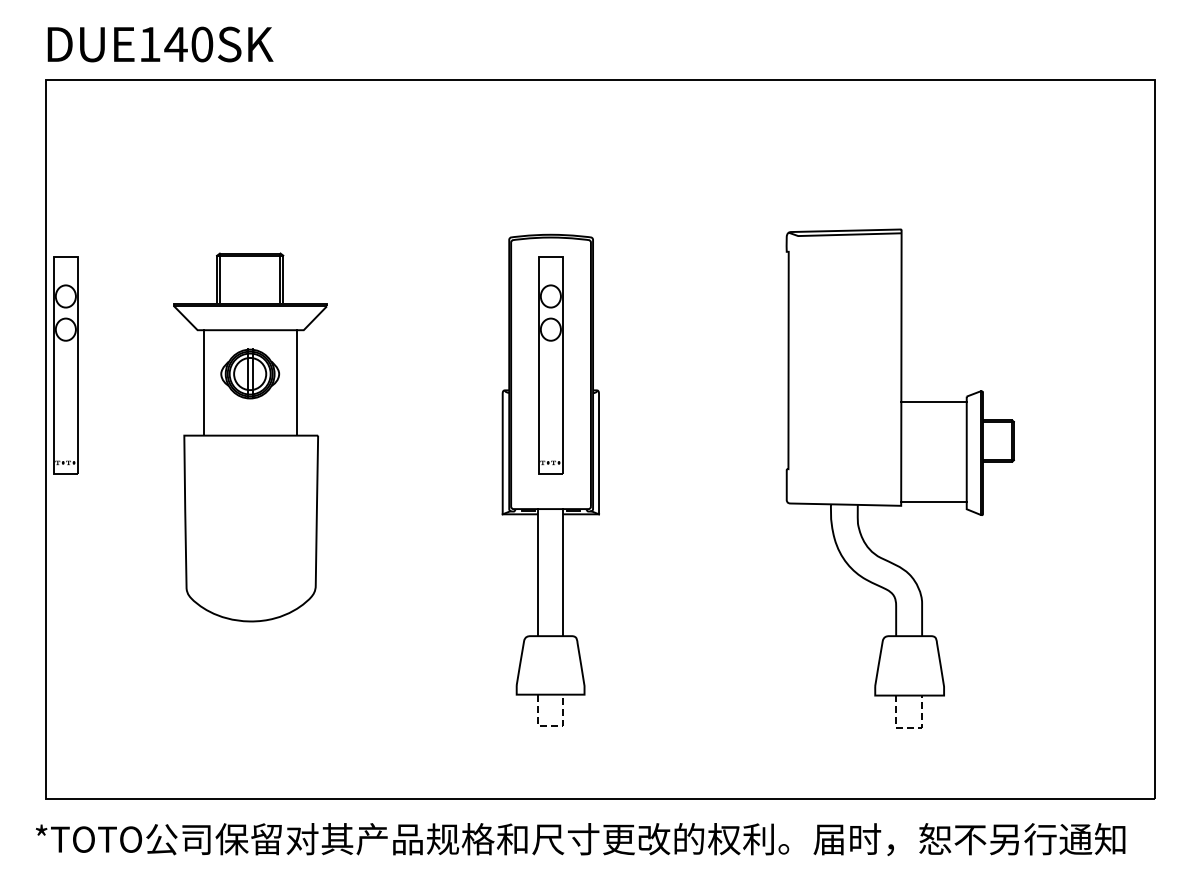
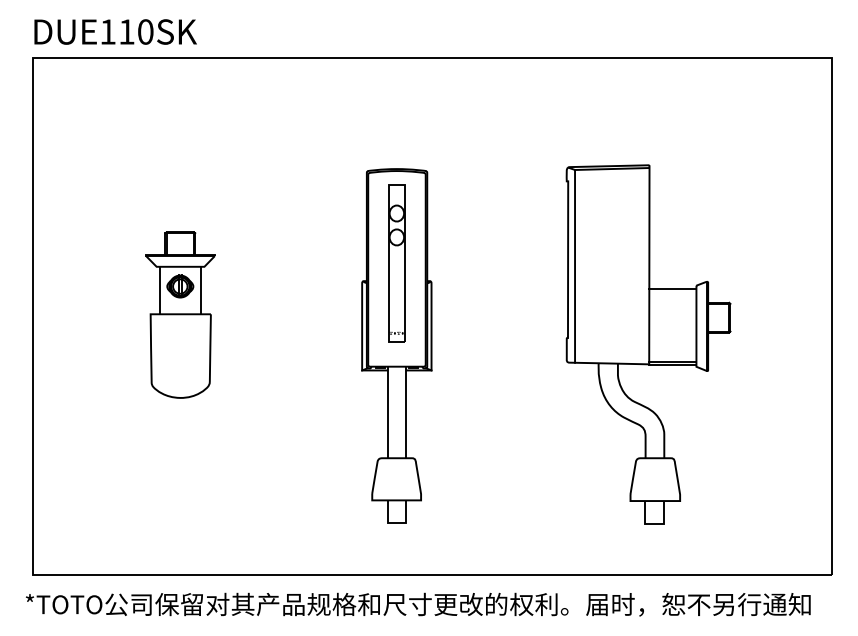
text: (175, 44) -> (126, 32), DUE140SK -> DUE110SK
part: (65, 365) -> (47, 263), removed
line: (798, 369) -> (575, 266), added
part: (250, 437) -> (180, 315), size x0.62
line: (933, 506) -> (672, 364), added
line: (551, 726) -> (397, 523), dashed -> solid
line: (908, 728) -> (654, 524), dashed -> solid

